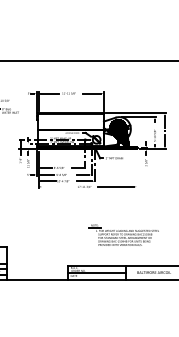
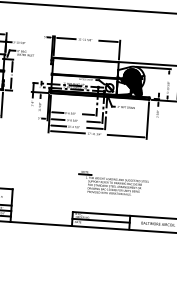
line: (136, 169) -> (147, 120), added
line: (57, 186) -> (67, 131), added
part: (123, 234) -> (113, 182), moved

